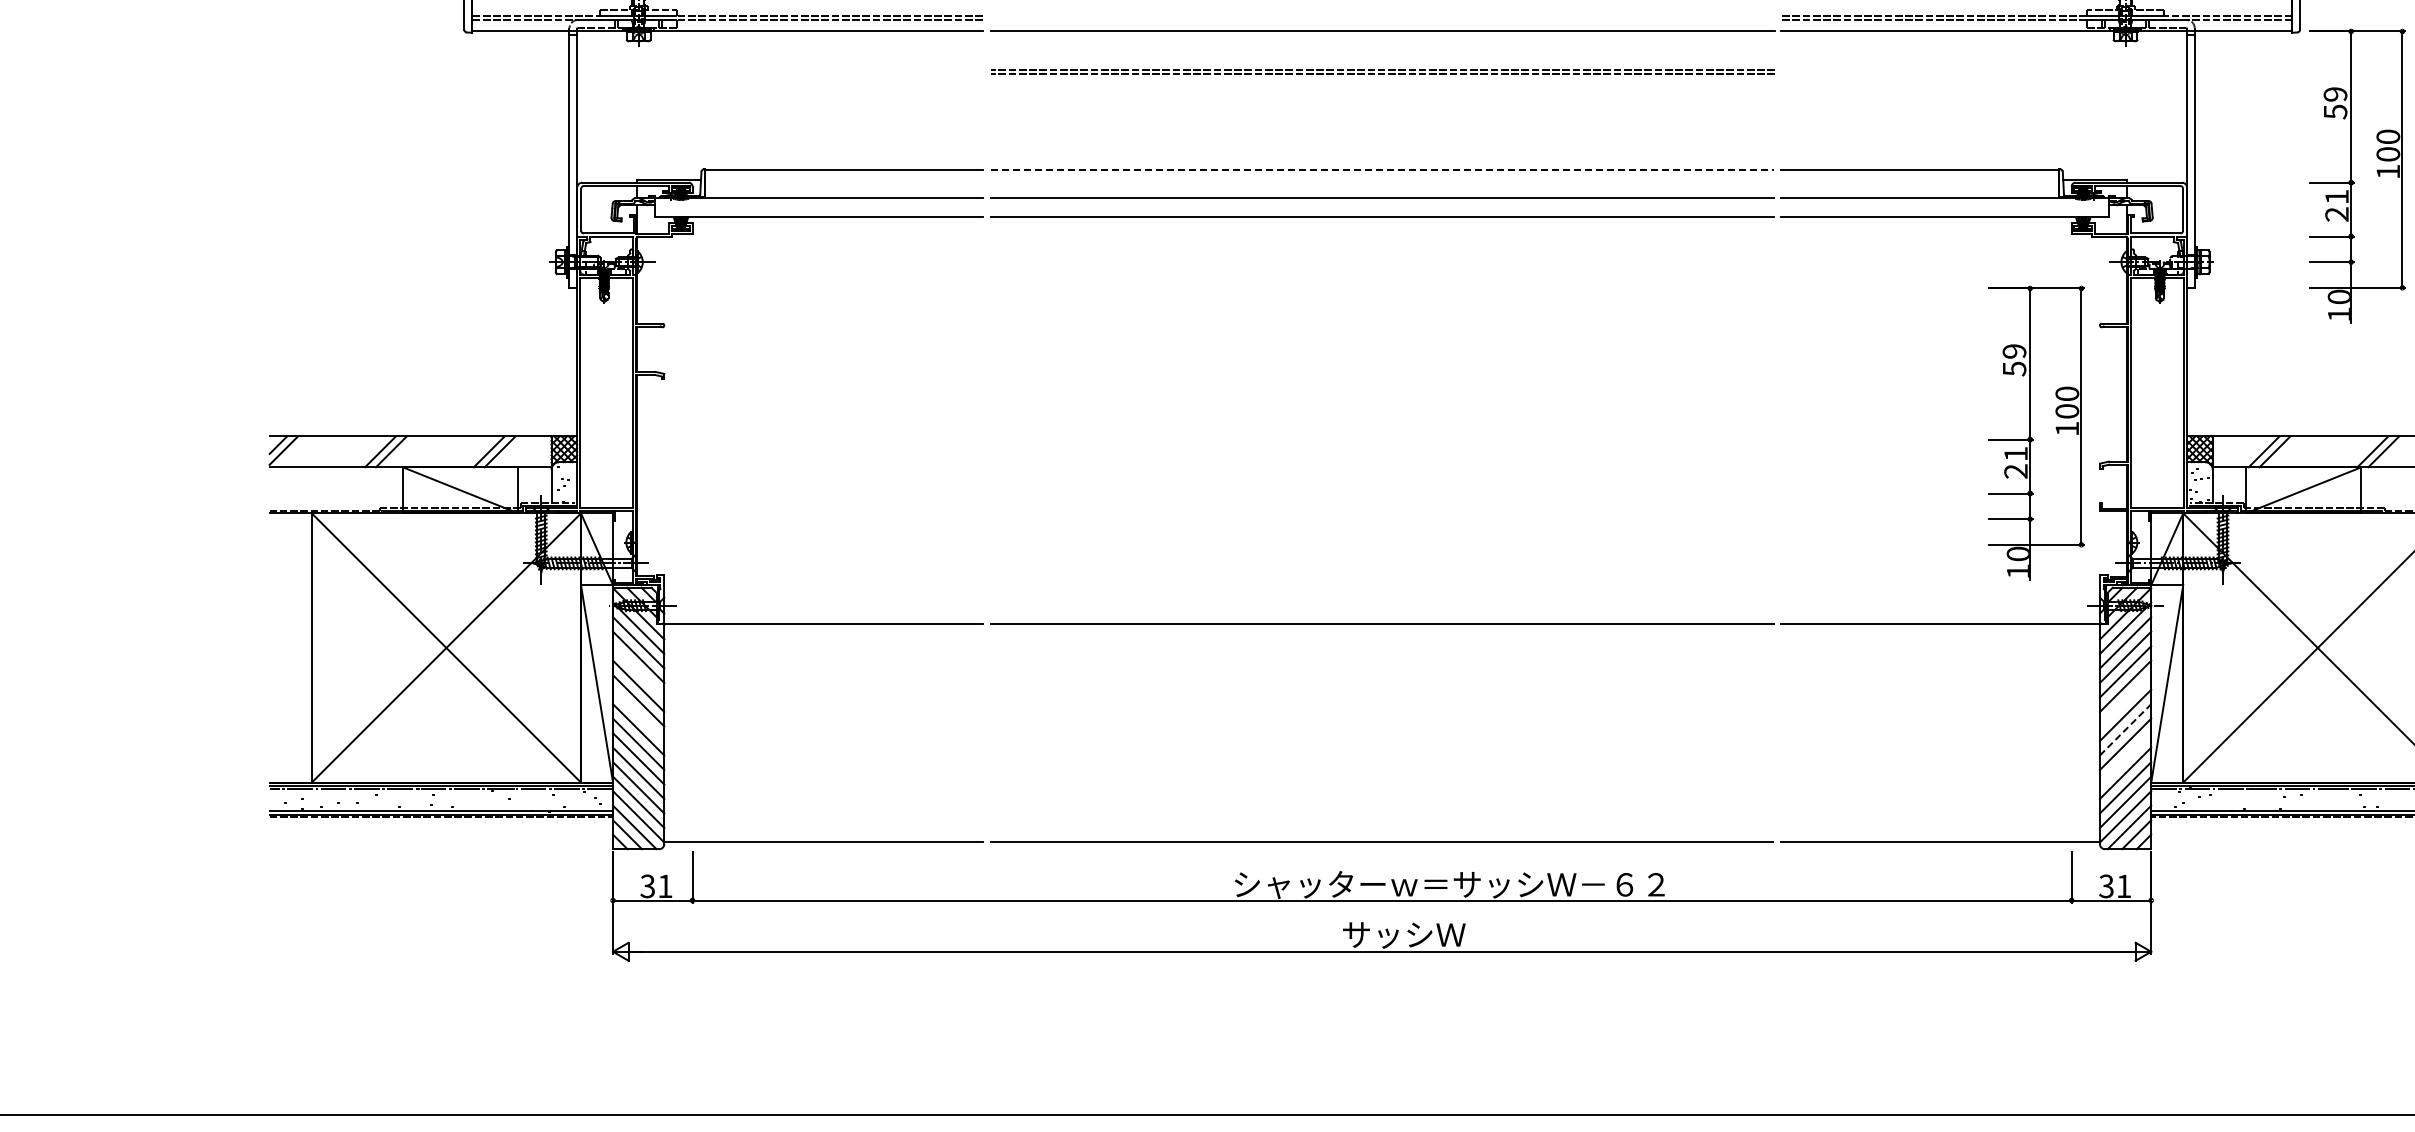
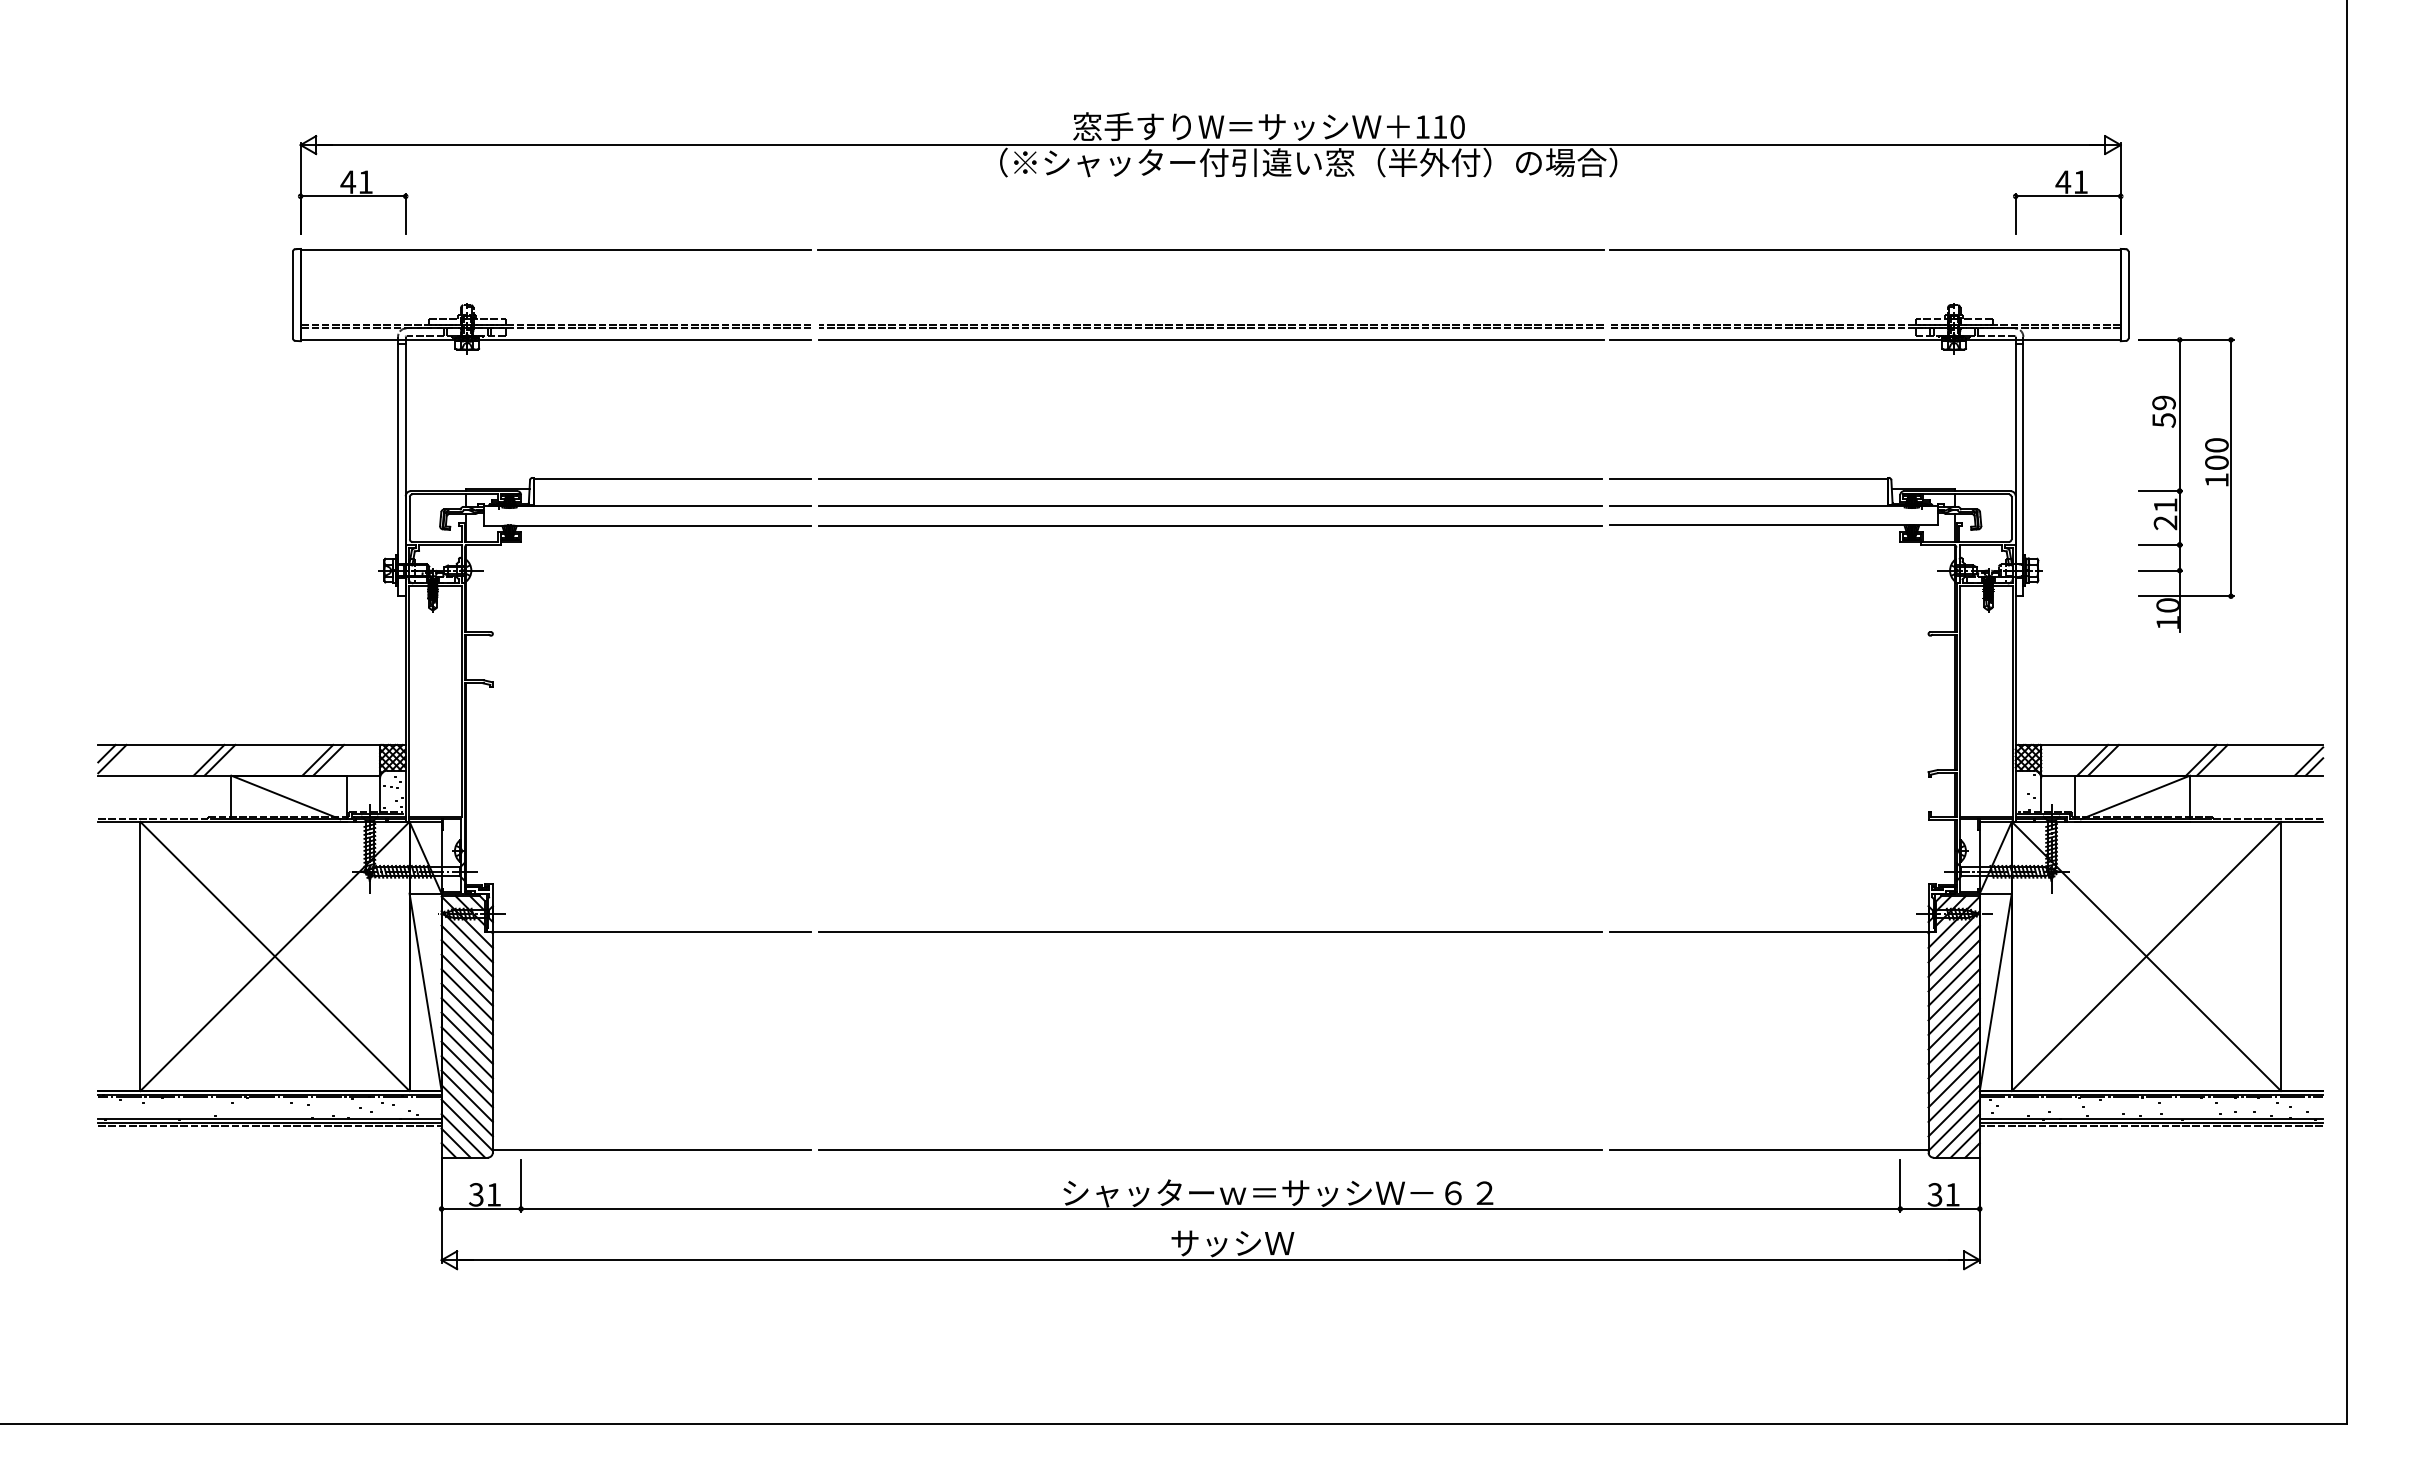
line: (1382, 71) -> (1211, 325), moved
line: (1381, 170) -> (1210, 478), dashed -> solid
part: (2036, 433) -> (1865, 741), removed
line: (637, 671) -> (466, 979), added
line: (2124, 700) -> (1953, 1008), added
line: (637, 715) -> (466, 1023), added
line: (2125, 729) -> (1954, 1037), dashed -> solid
line: (2124, 758) -> (1953, 1066), added

